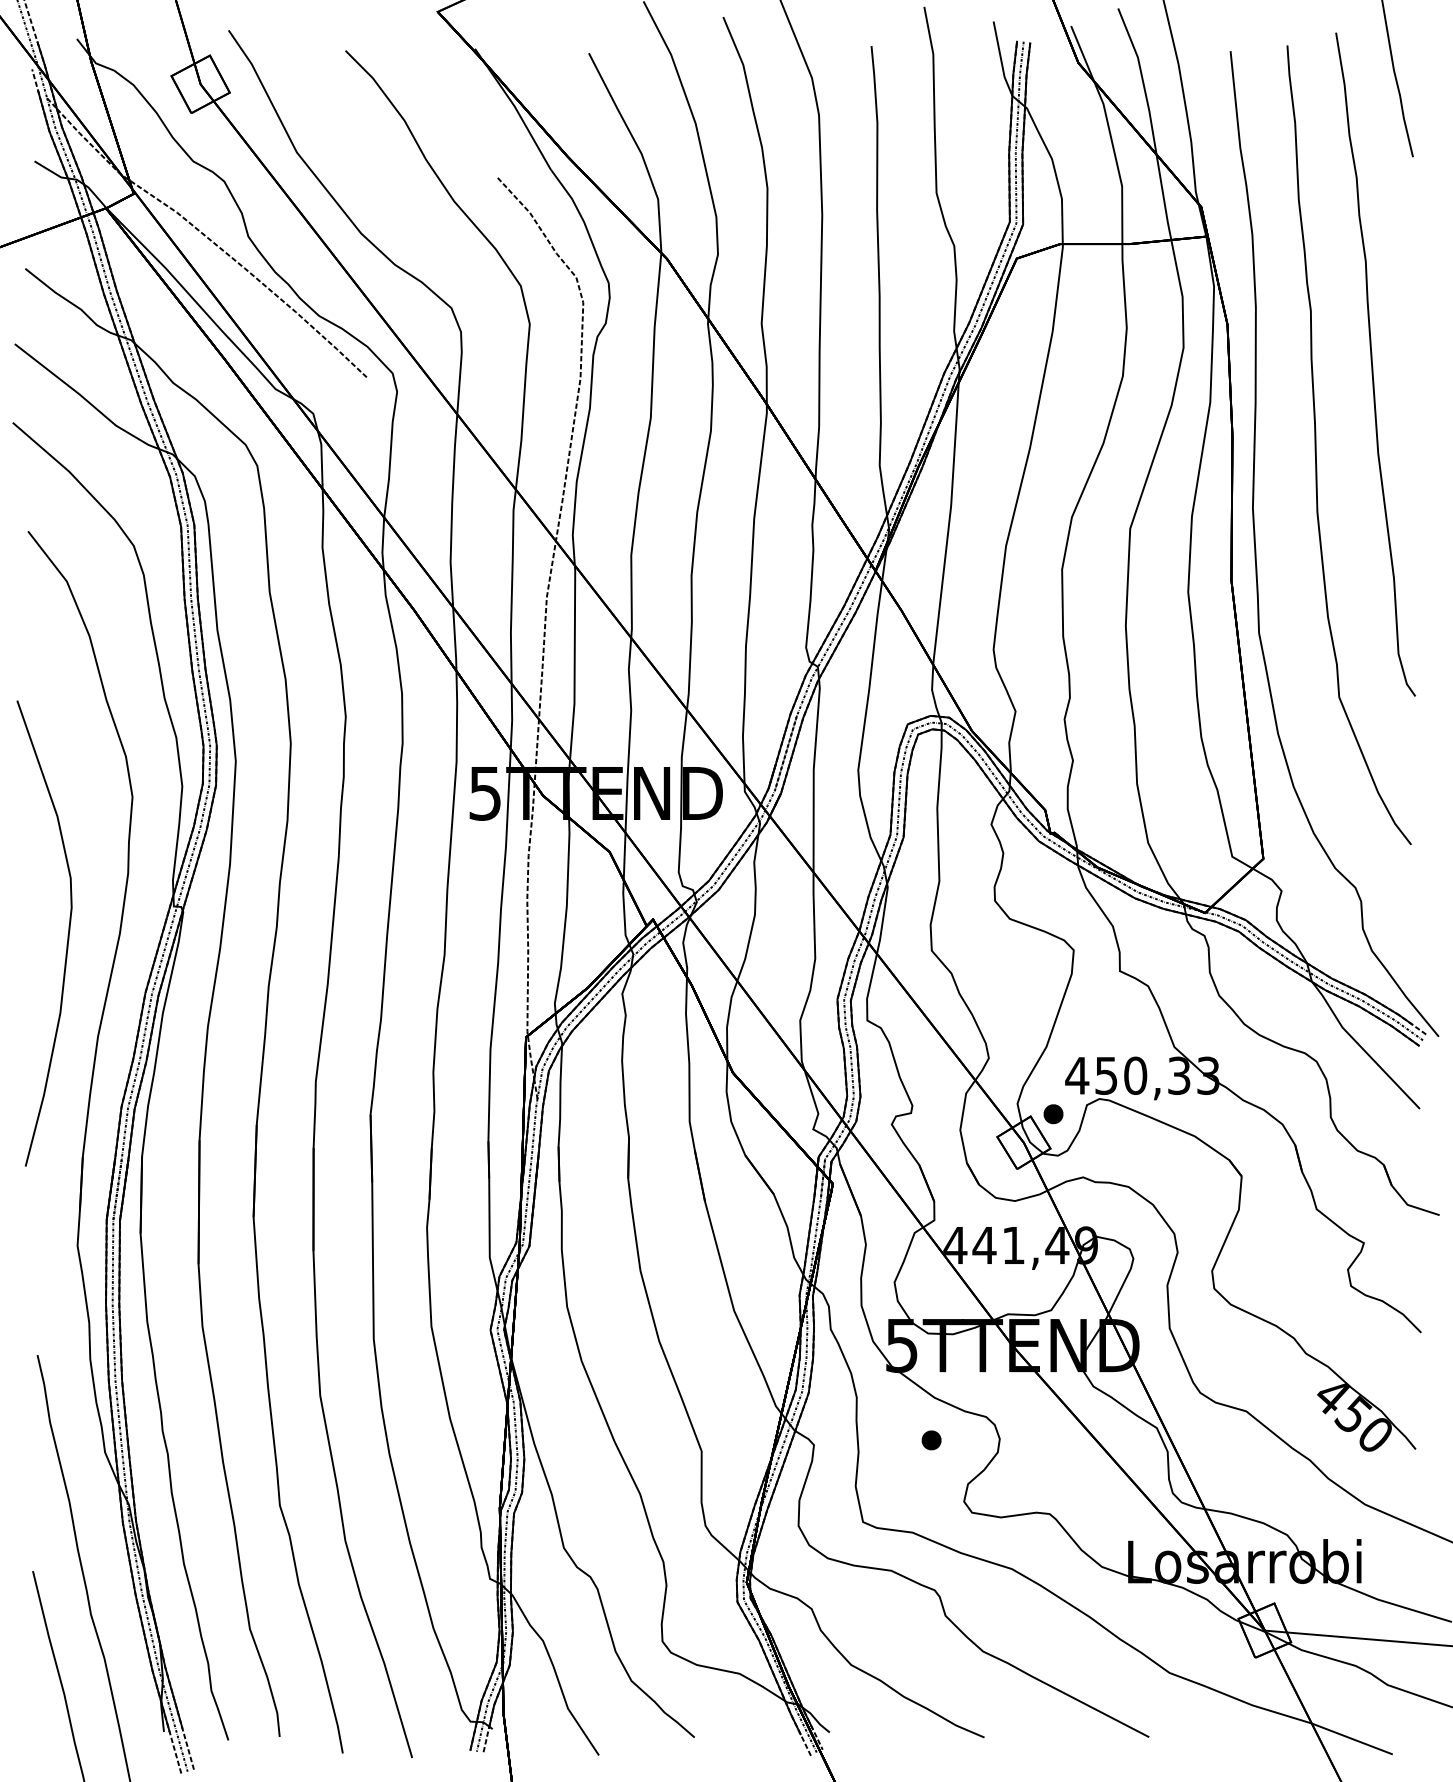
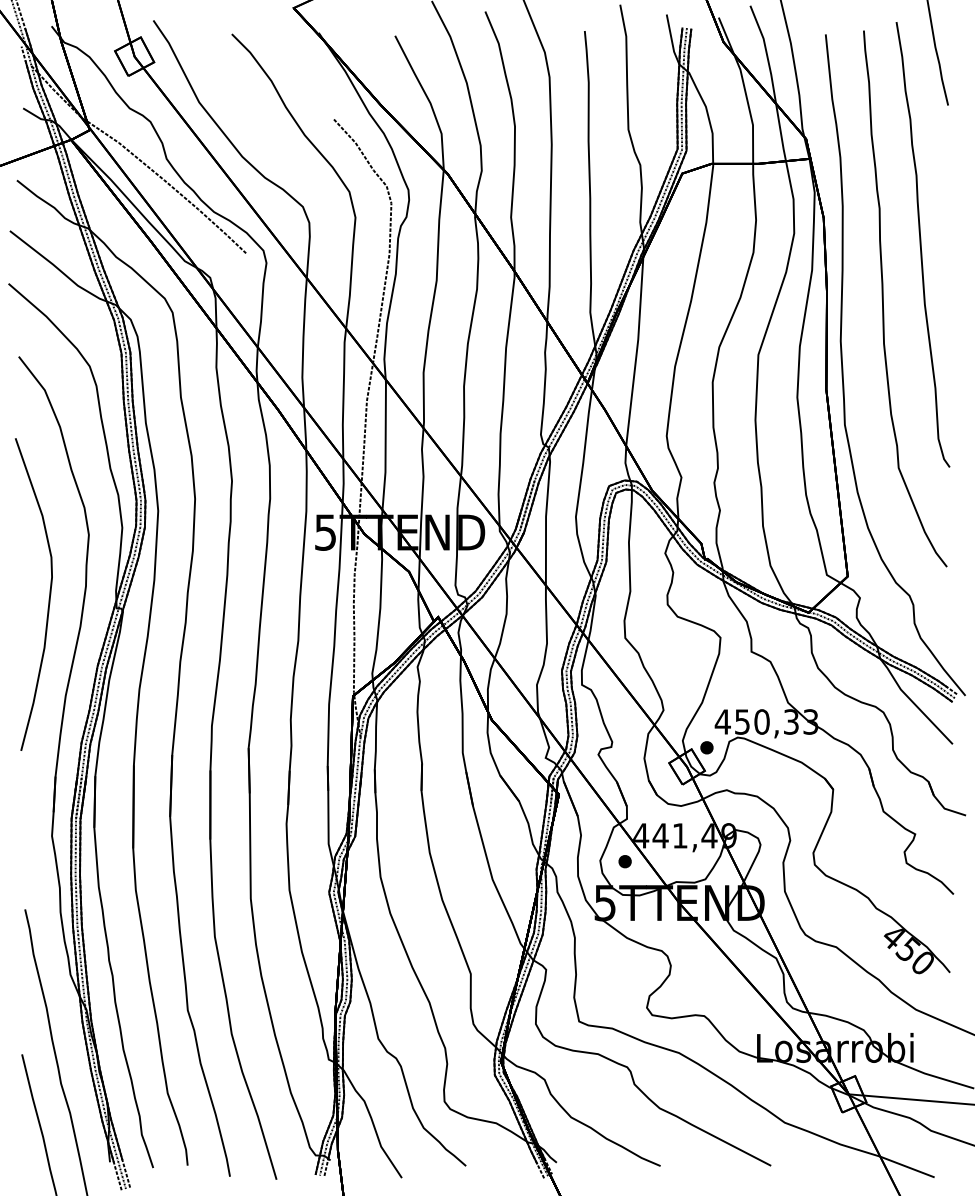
curve: (66, 939) -> (48, 598), moved
part: (930, 1440) -> (624, 861), moved

